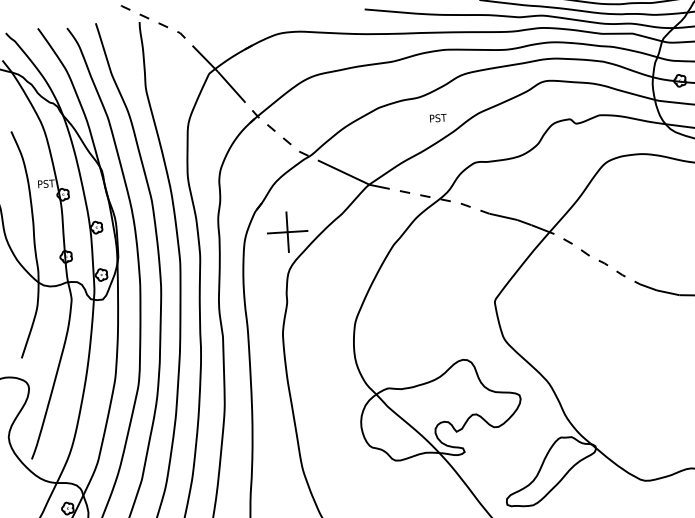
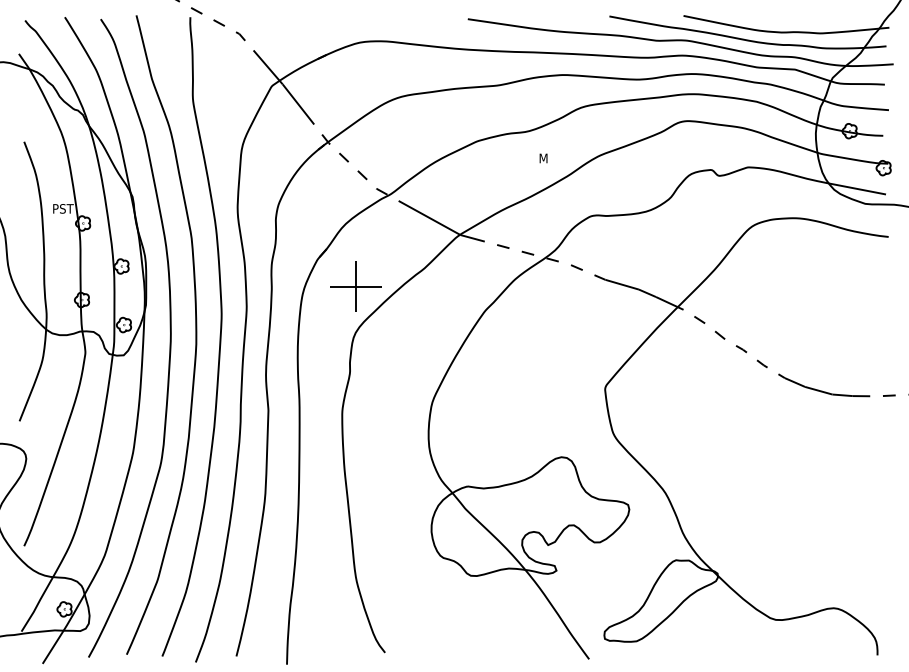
text: (438, 118) -> (550, 158), PST -> M

